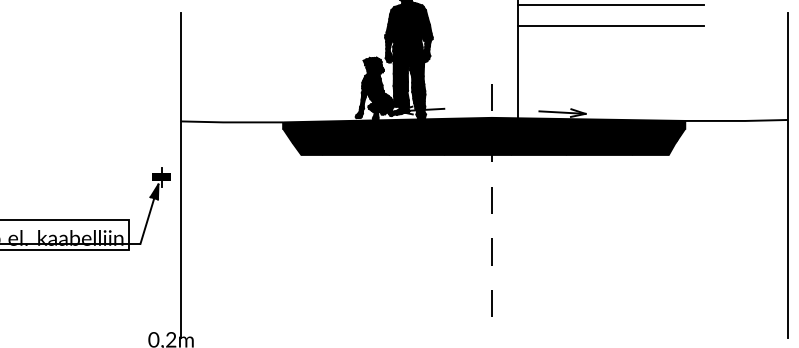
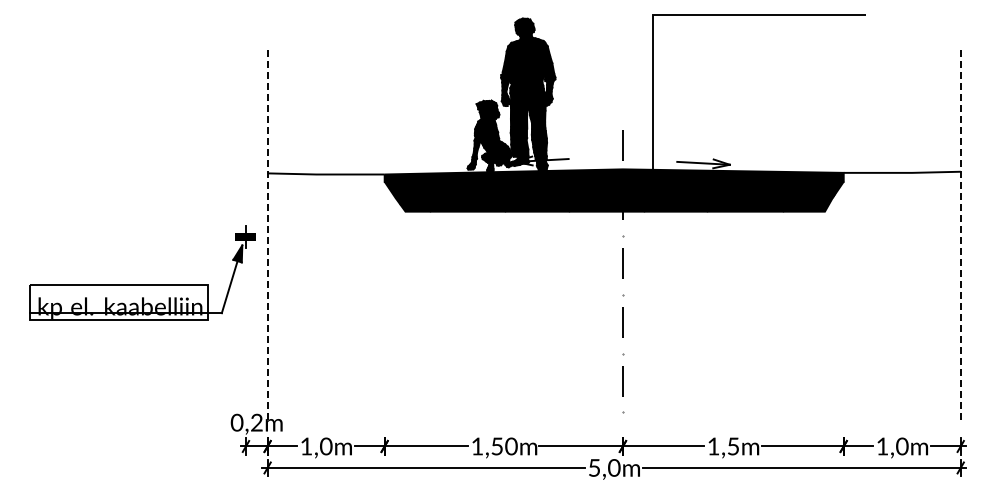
line: (611, 5) -> (759, 40), removed
line: (611, 26) -> (759, 64), removed
line: (180, 175) -> (267, 235), solid -> dashed
line: (787, 175) -> (960, 235), solid -> dashed

